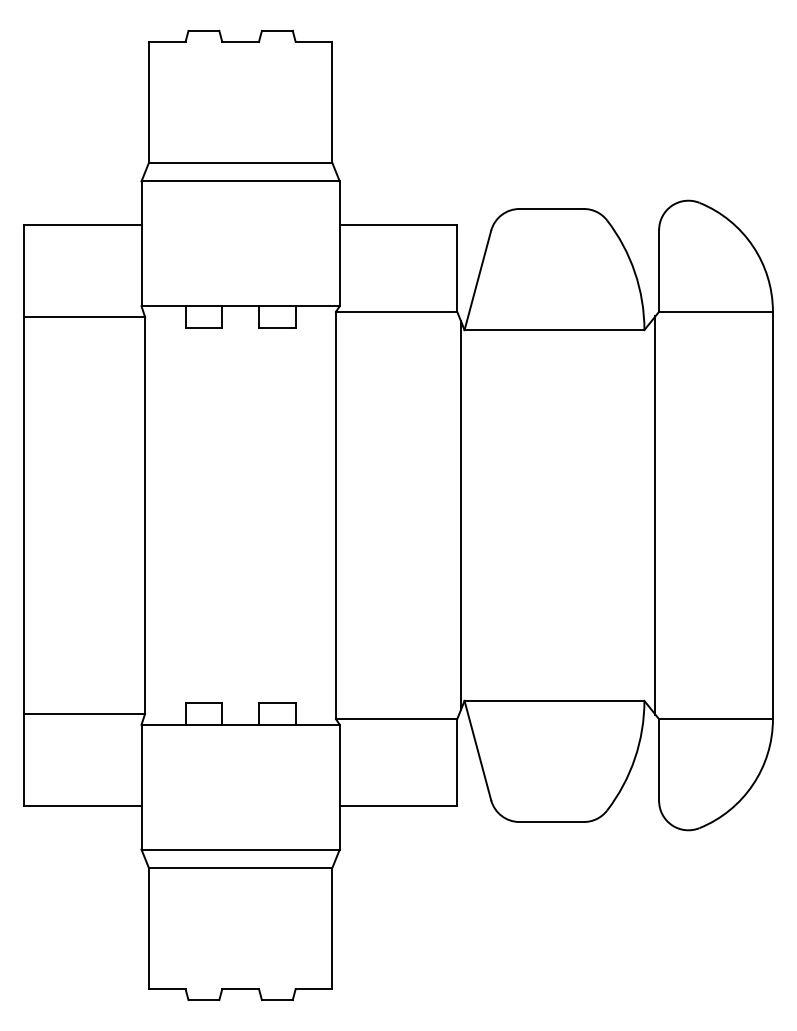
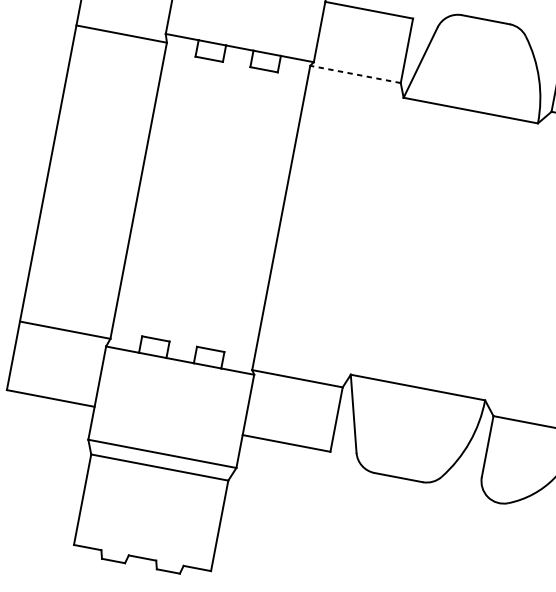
line: (396, 311) -> (355, 74), solid -> dashed
line: (460, 515) -> (374, 235), removed
line: (655, 515) -> (519, 263), removed

